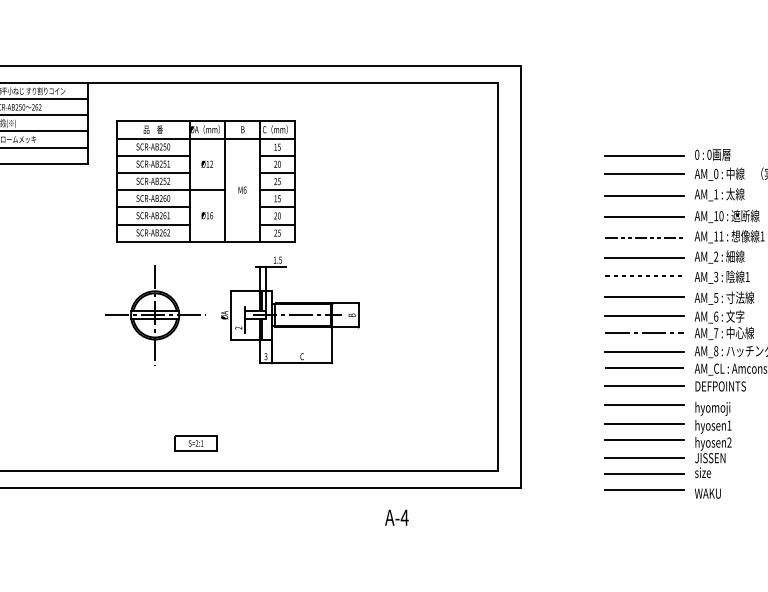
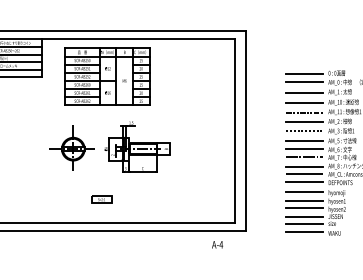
part: (206, 180) -> (107, 76), moved
part: (195, 443) -> (101, 199), moved
text: (396, 517) -> (217, 244), moved

